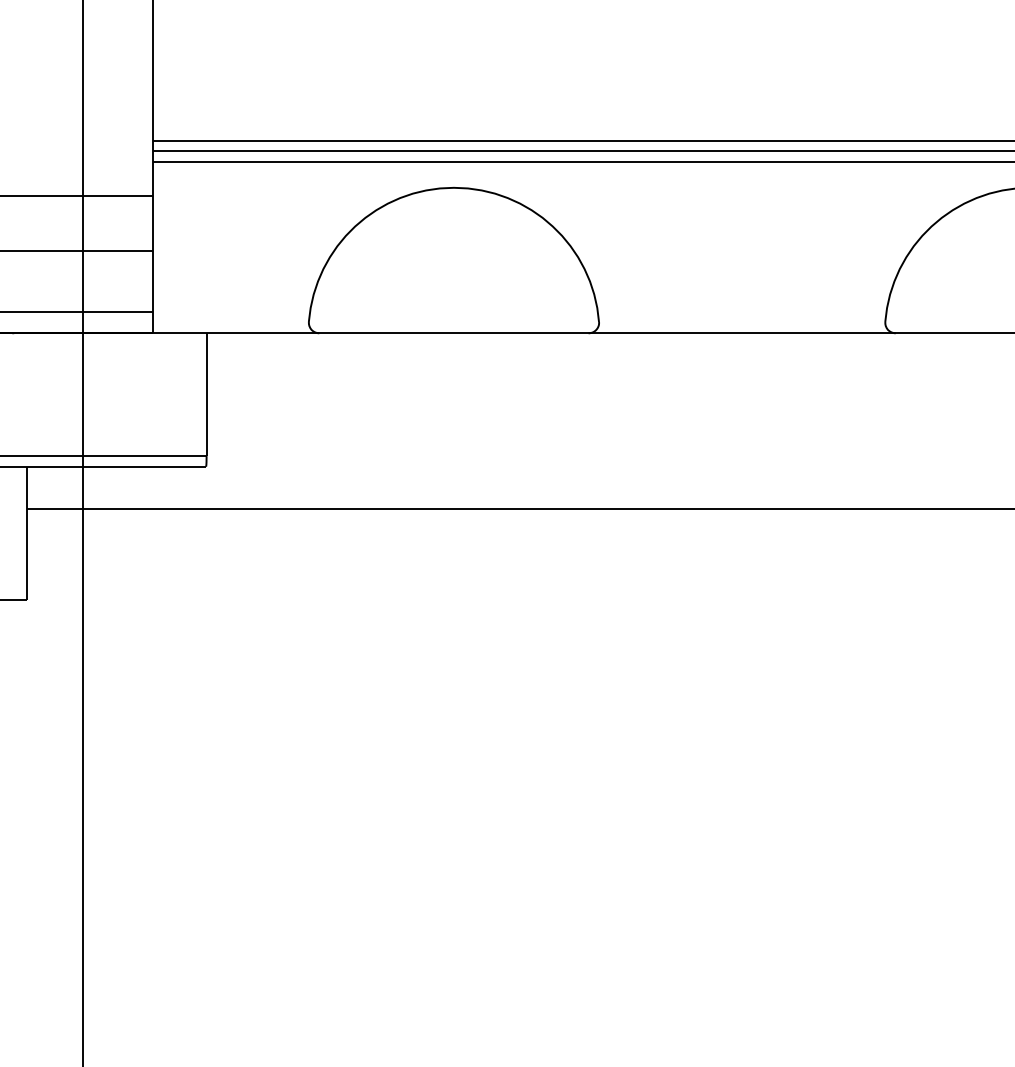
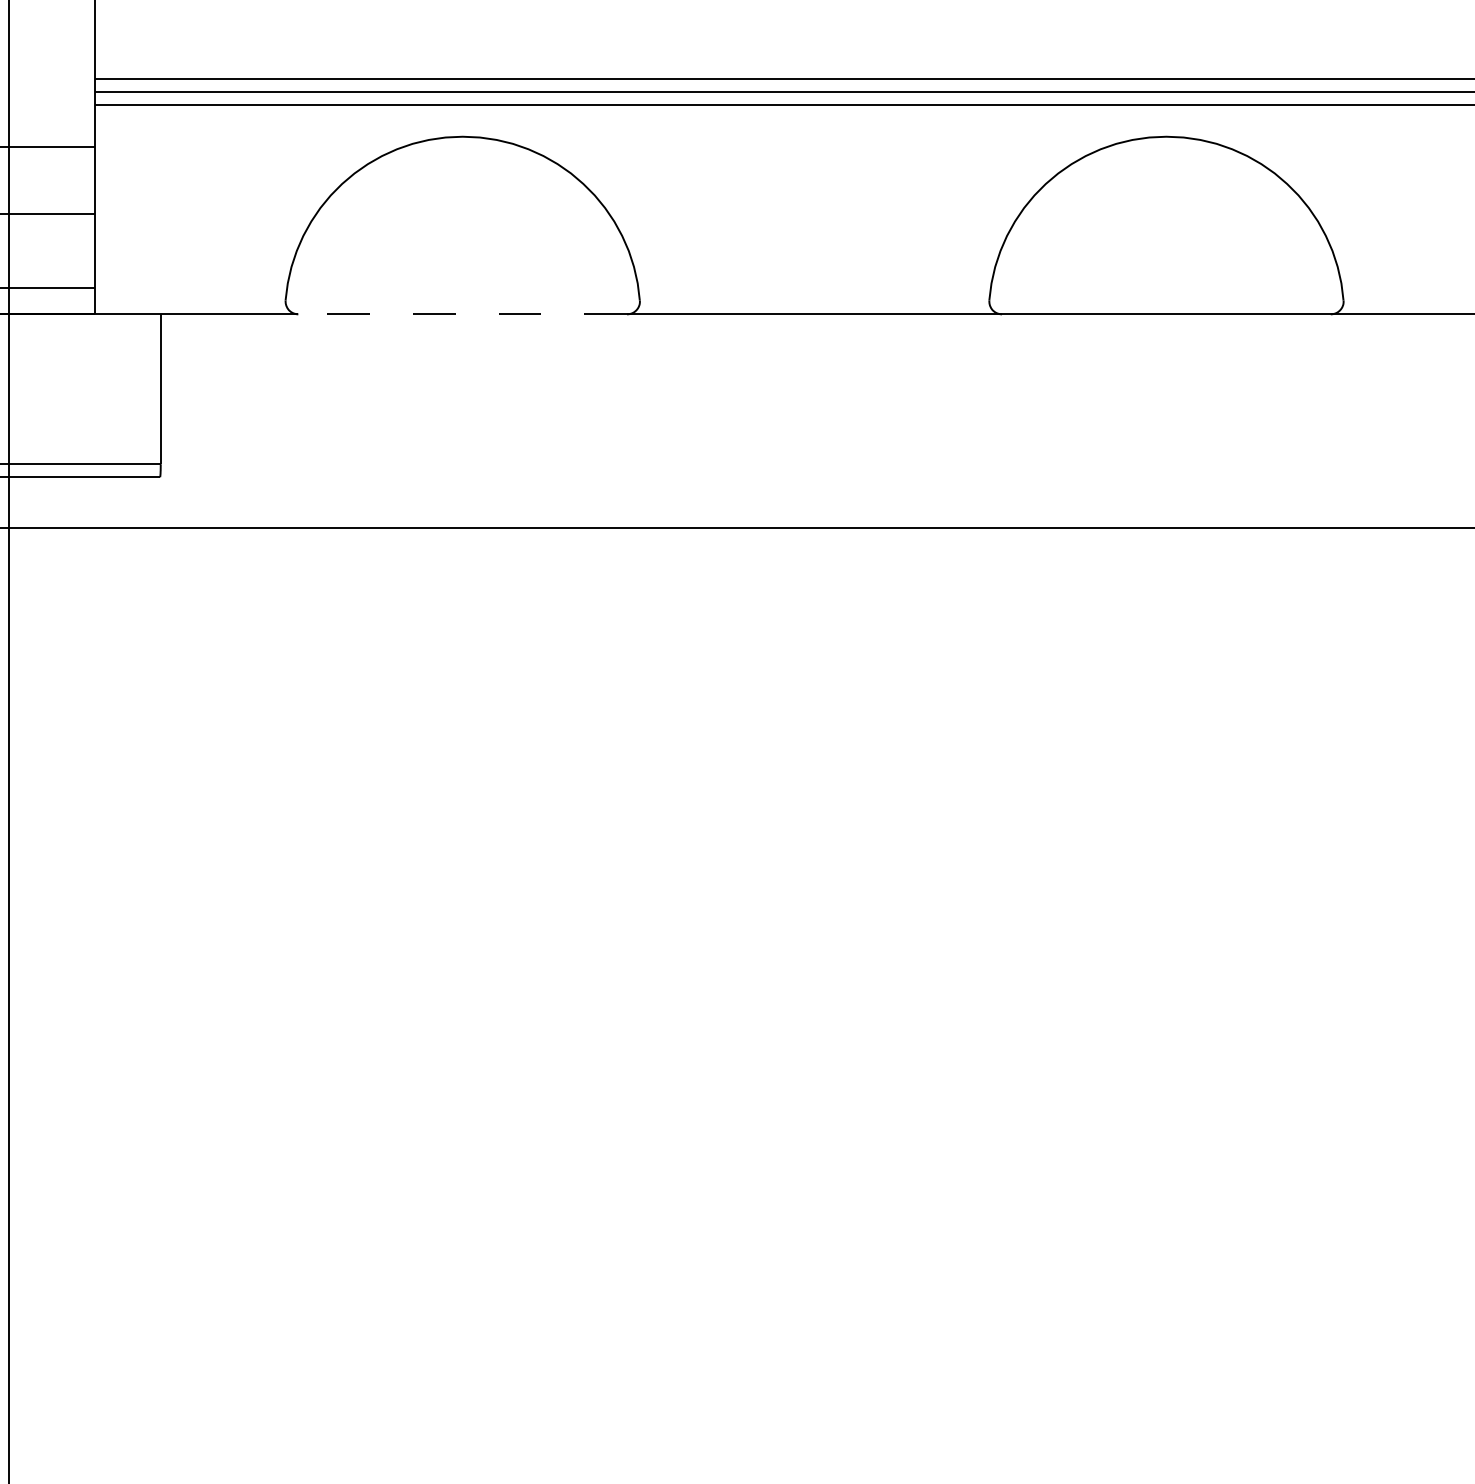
line: (453, 333) -> (462, 314), solid -> dashed

